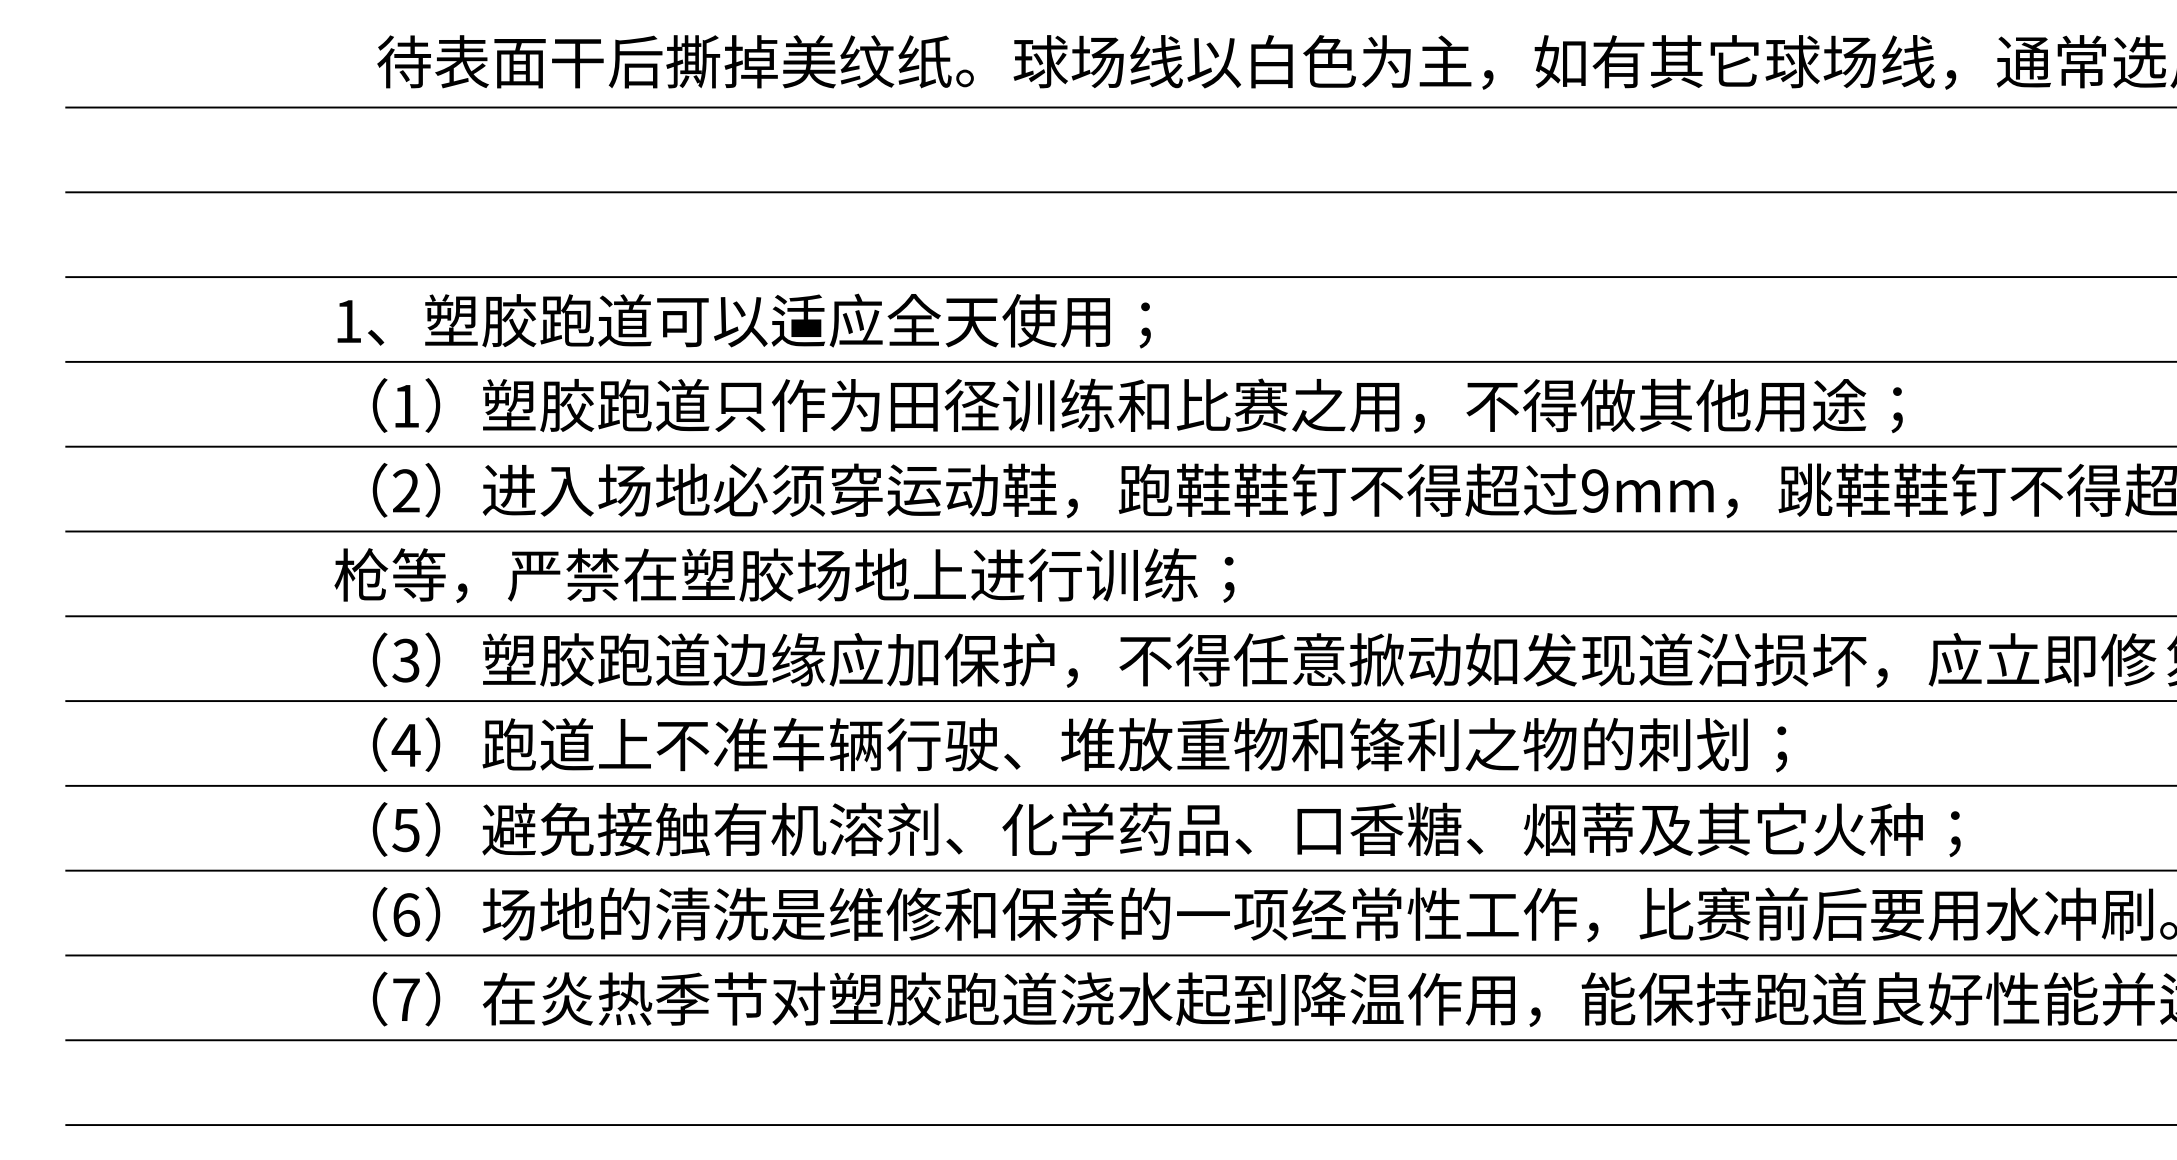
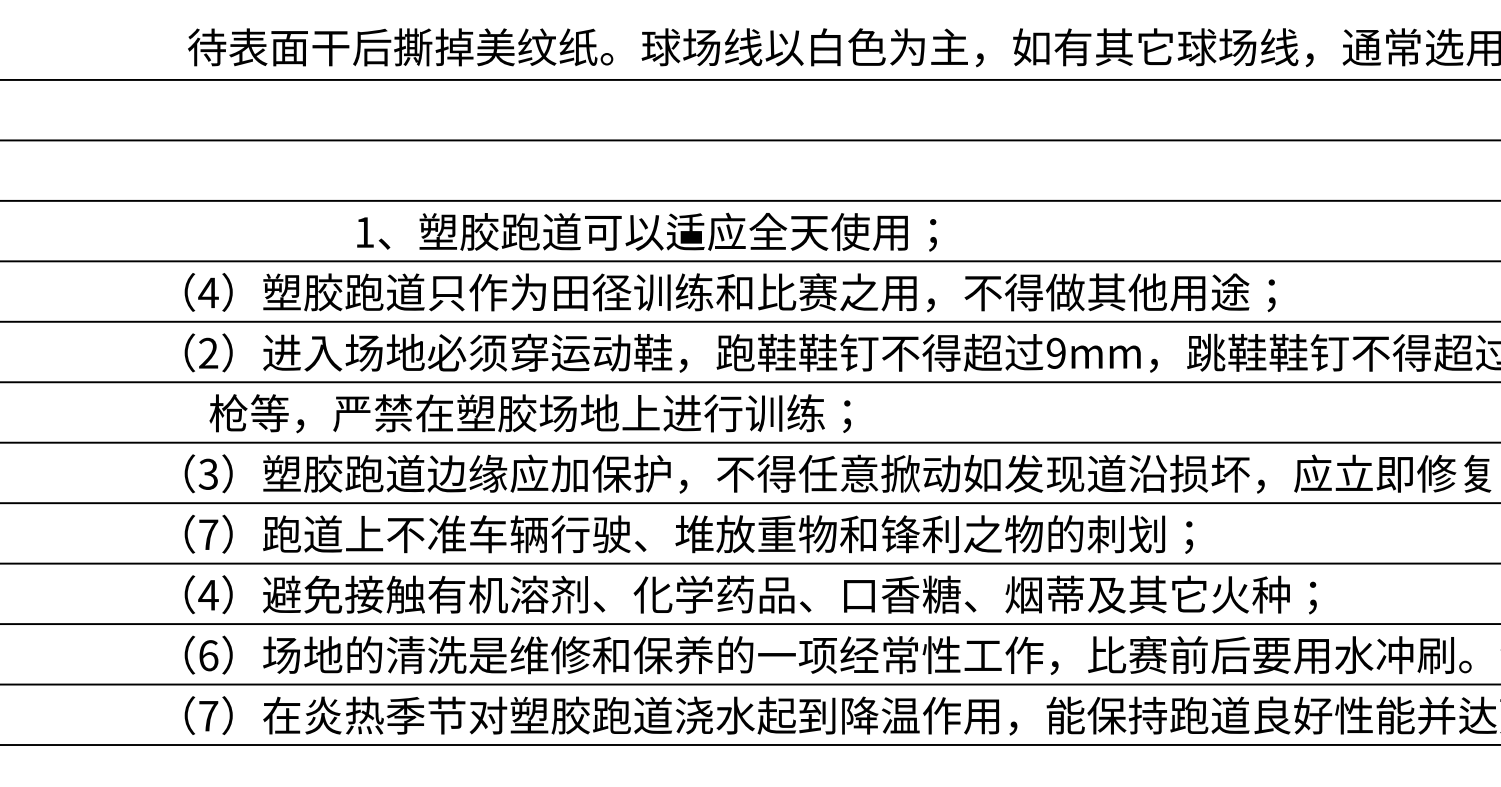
text: (743, 320) -> (646, 231), moved
text: (405, 406) -> (208, 293), 1 -> 4
text: (784, 575) -> (530, 413), moved
text: (405, 745) -> (208, 534), 4 -> 7
text: (405, 830) -> (208, 595), 5 -> 4

